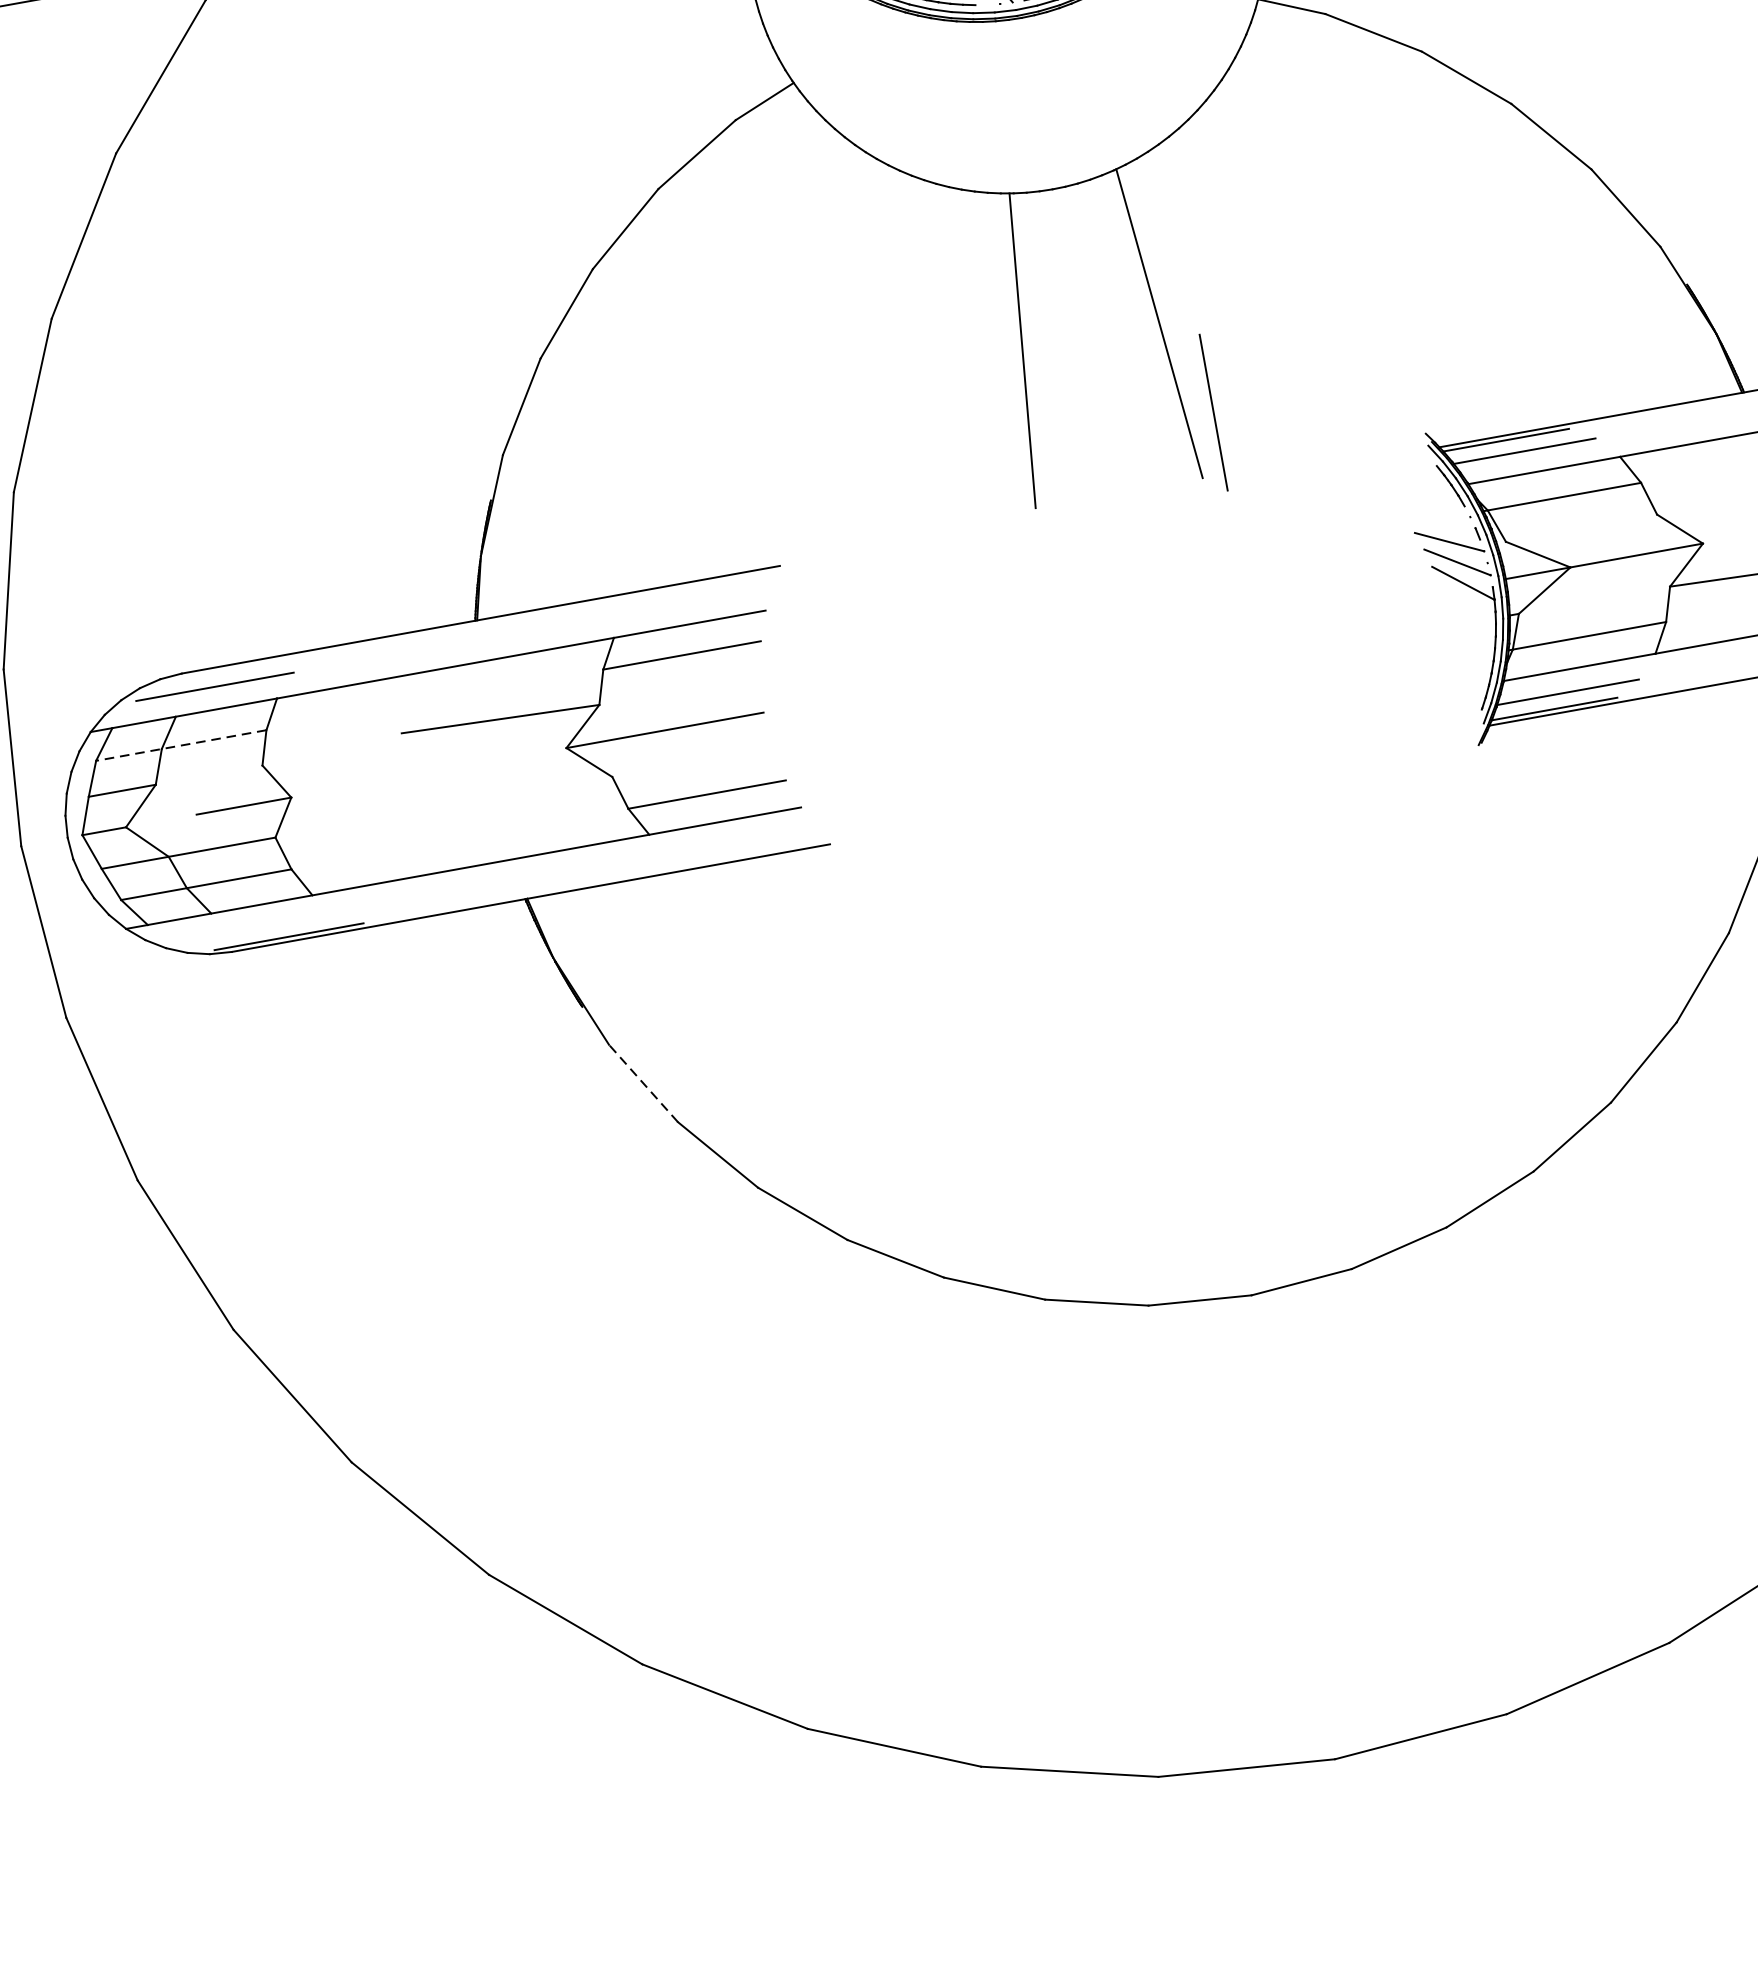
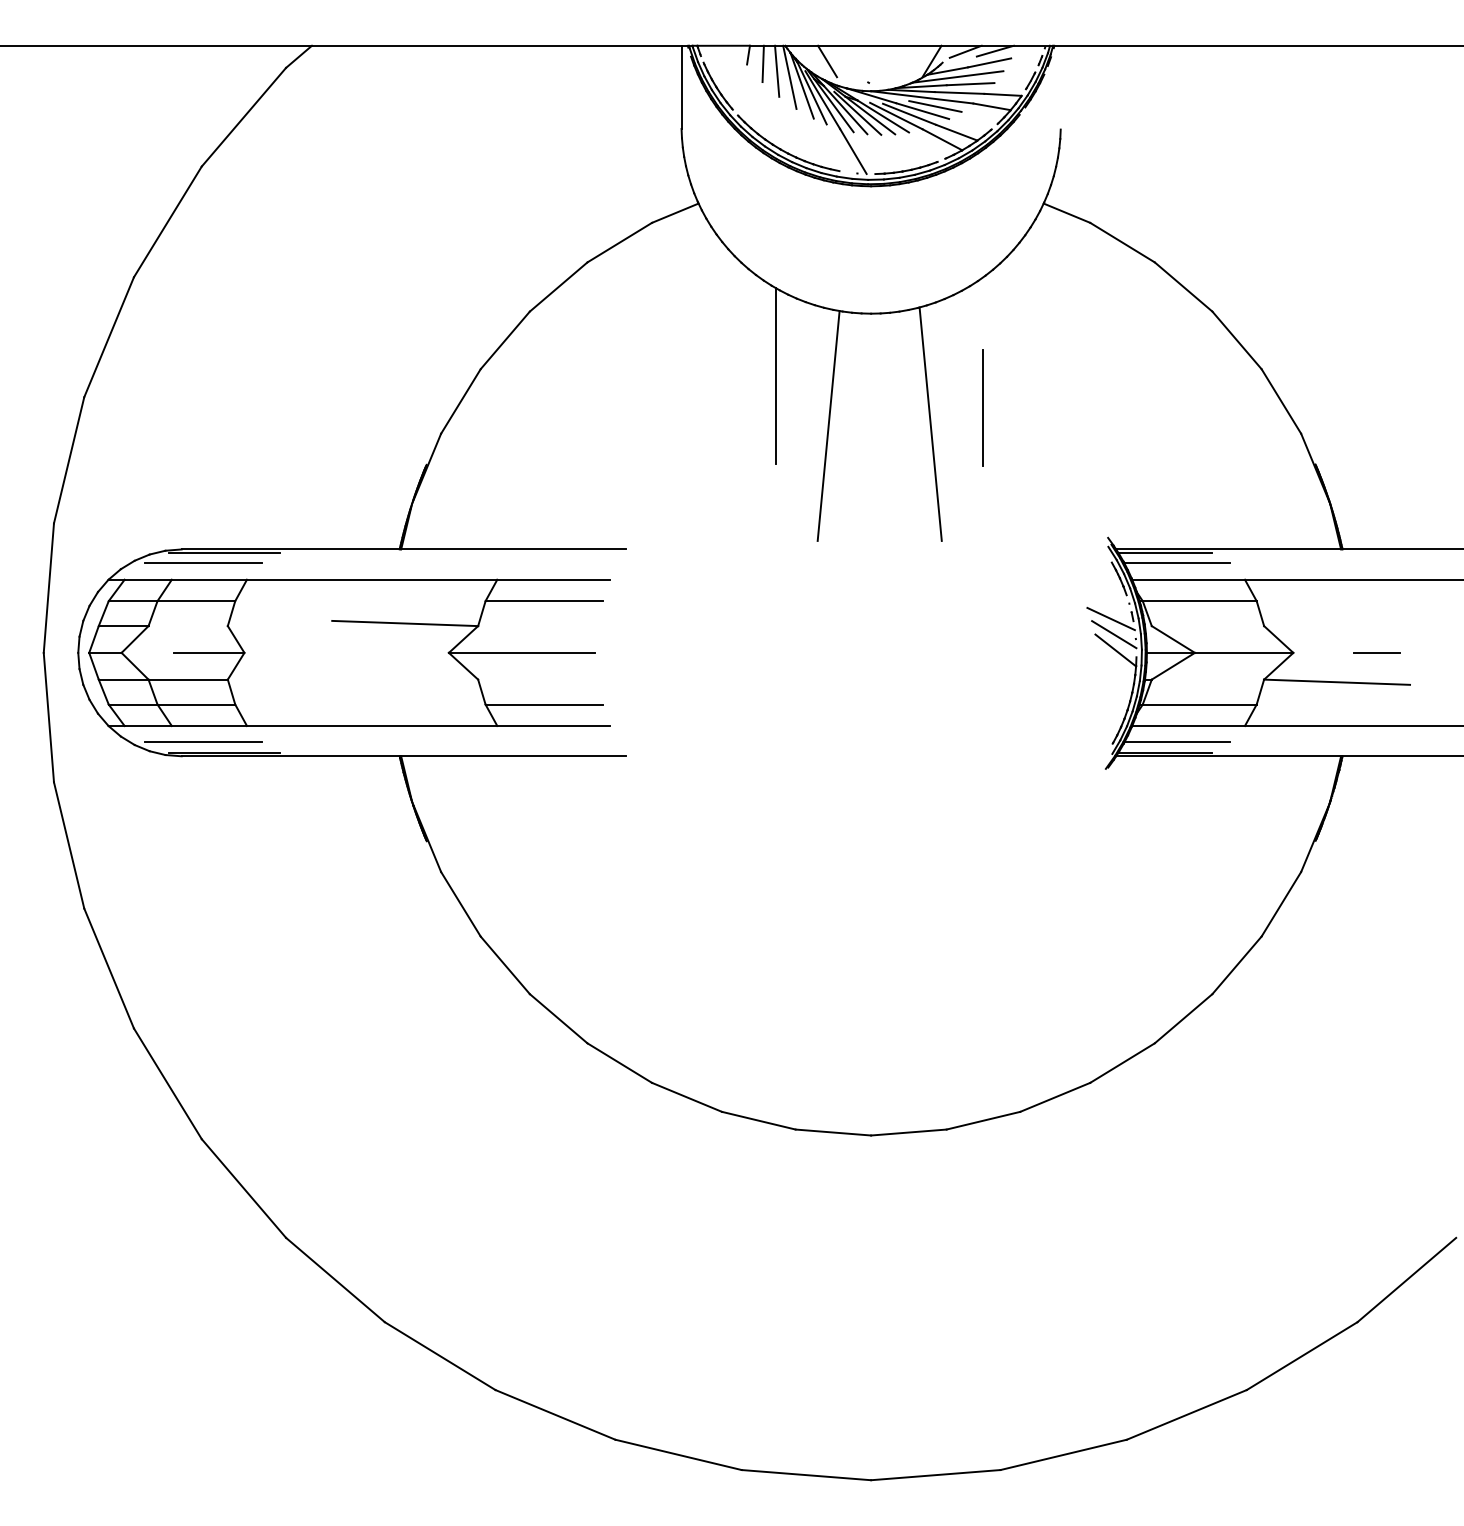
line: (940, 295) -> (776, 375), added
line: (1212, 411) -> (982, 407), moved
line: (240, 667) -> (224, 552), added
line: (180, 746) -> (171, 601), dashed -> solid
line: (257, 928) -> (203, 742), added
line: (643, 1083) -> (460, 904), dashed -> solid

